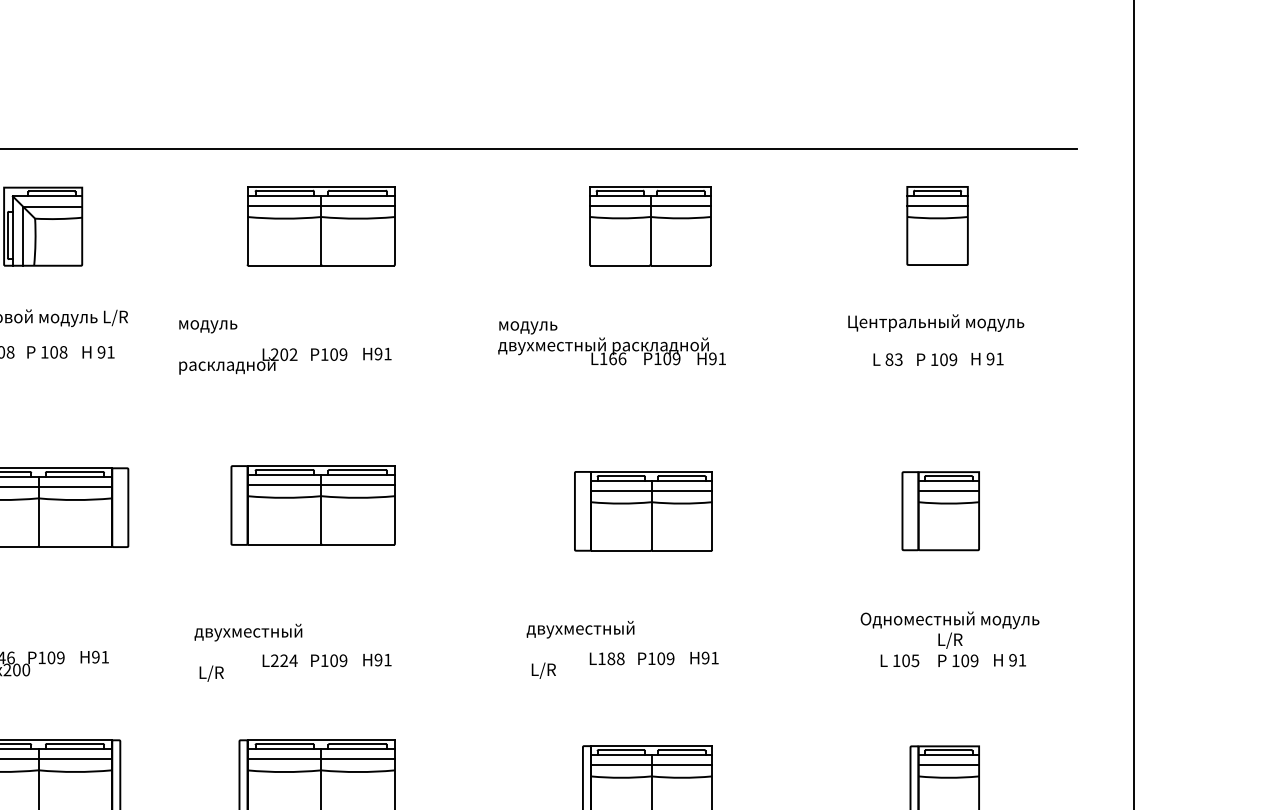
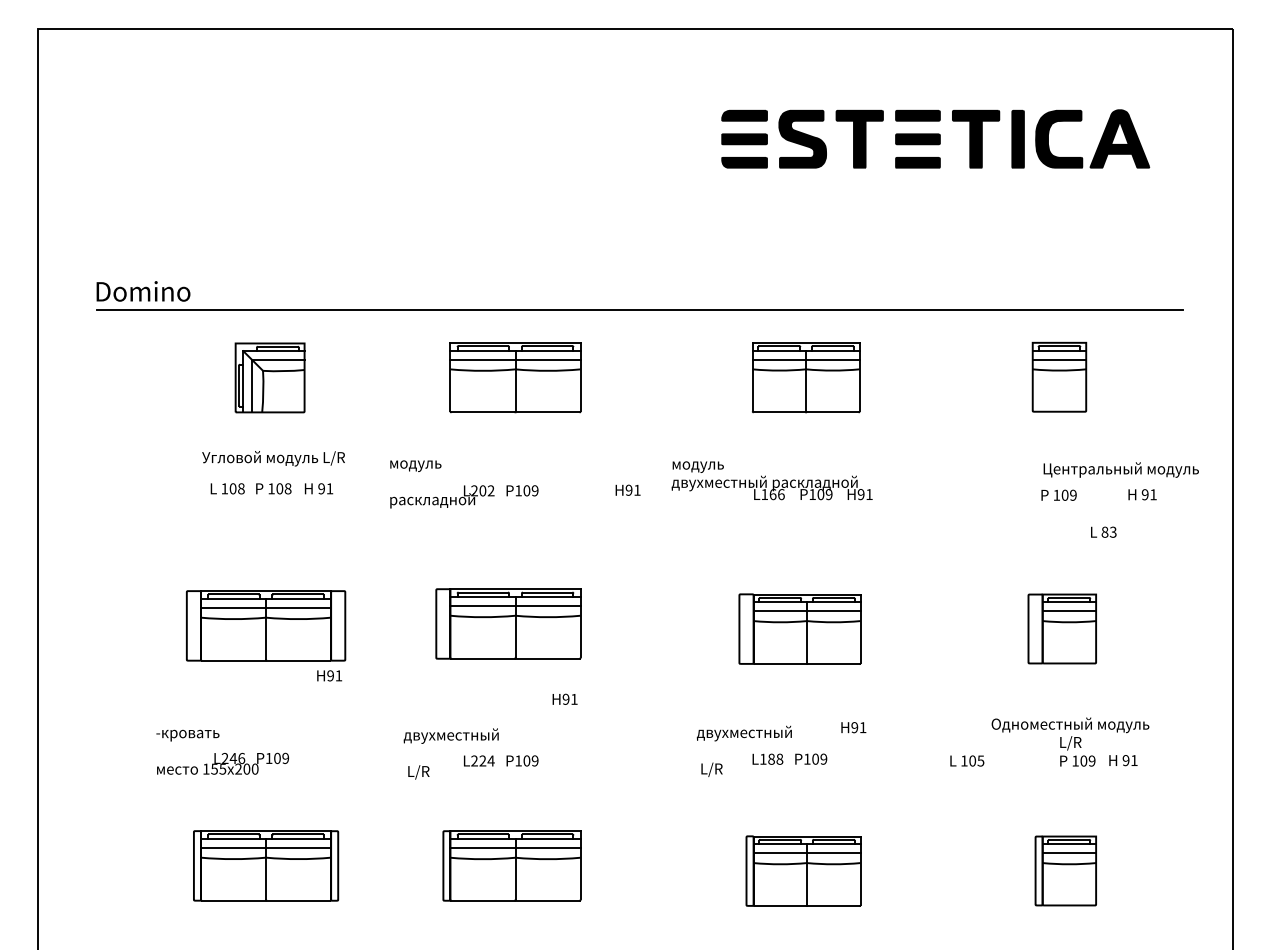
text: (935, 322) -> (1120, 469), moved
text: (376, 353) -> (627, 489), moved
text: (887, 358) -> (1103, 531), moved
text: (987, 358) -> (1142, 494), moved
text: (94, 656) -> (329, 675), moved
text: (704, 657) -> (853, 727), moved
text: (376, 659) -> (564, 698), moved
text: (900, 660) -> (967, 760), moved

